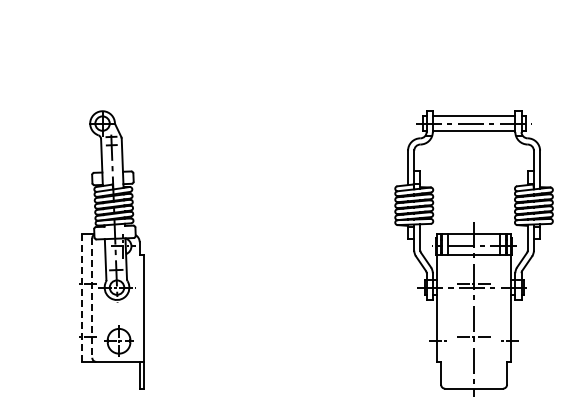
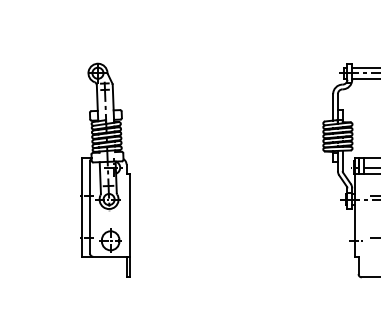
line: (81, 297) -> (81, 207), dashed -> solid
line: (92, 297) -> (90, 207), dashed -> solid

